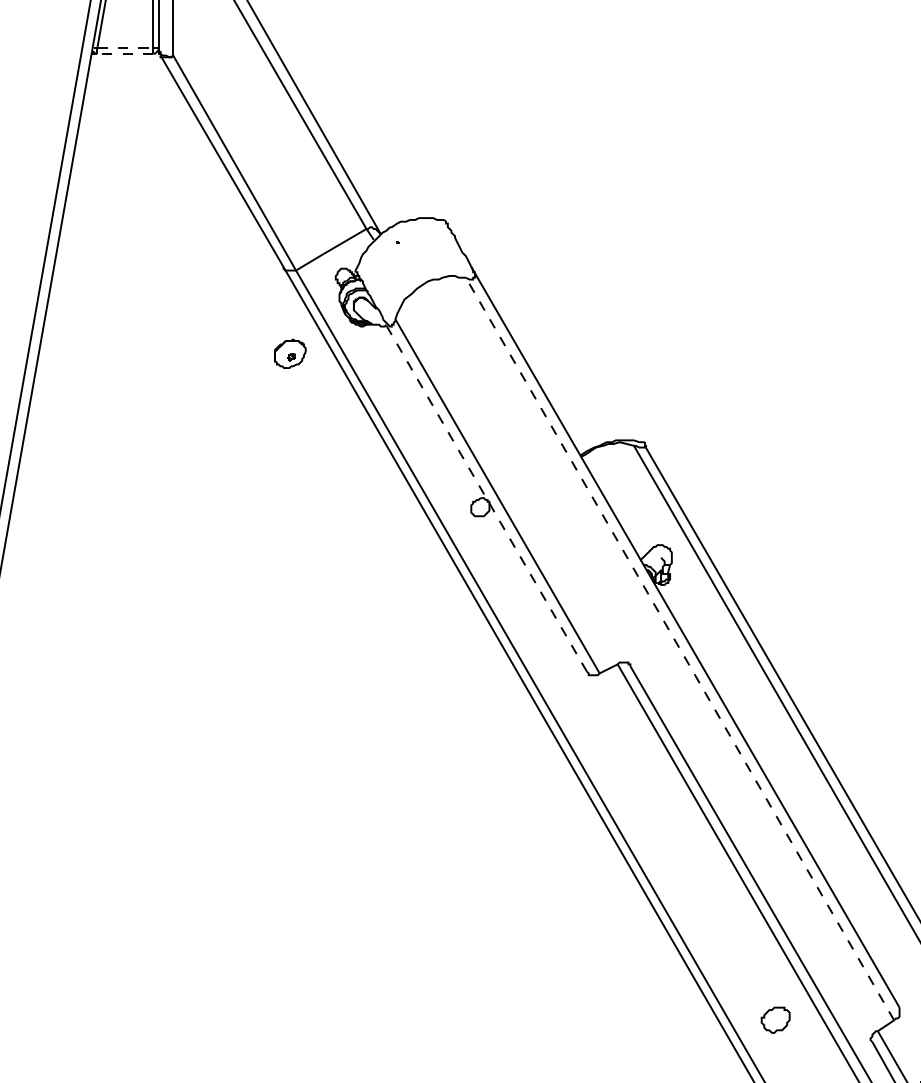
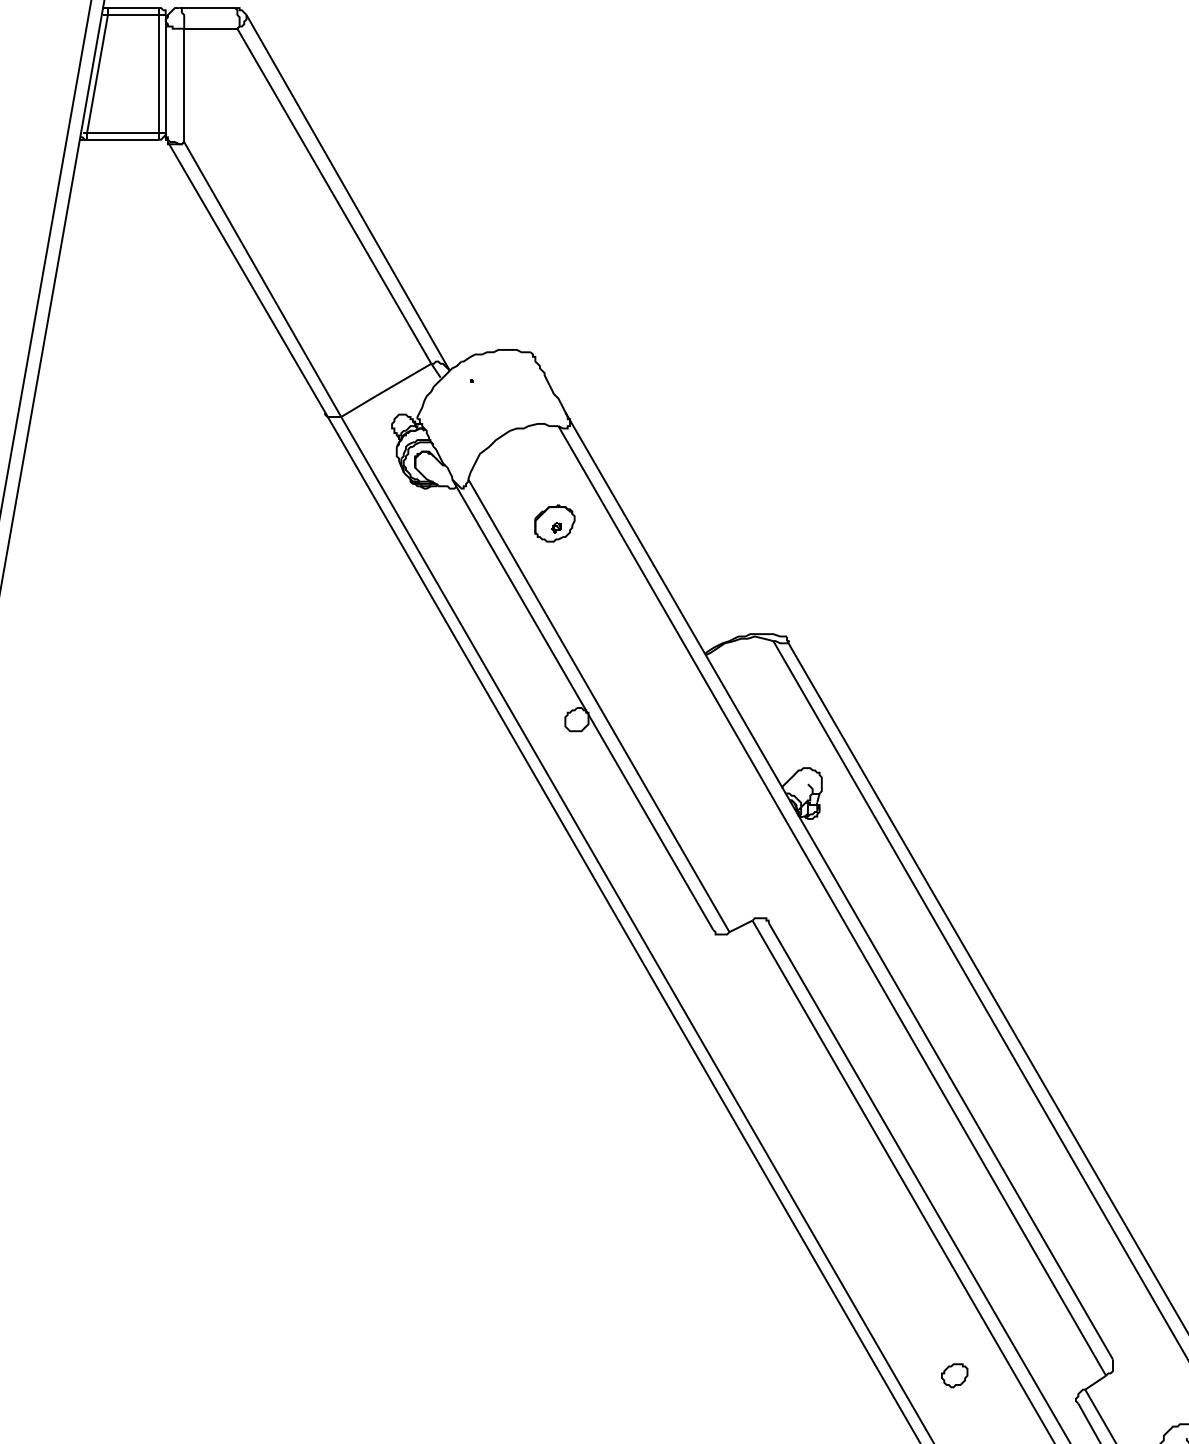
line: (124, 48) -> (122, 132), dashed -> solid
line: (124, 53) -> (122, 139), dashed -> solid
part: (289, 353) -> (554, 523), moved
line: (484, 495) -> (582, 704), dashed -> solid
line: (679, 648) -> (831, 900), dashed -> solid
part: (775, 1020) -> (954, 1375), size x0.71

